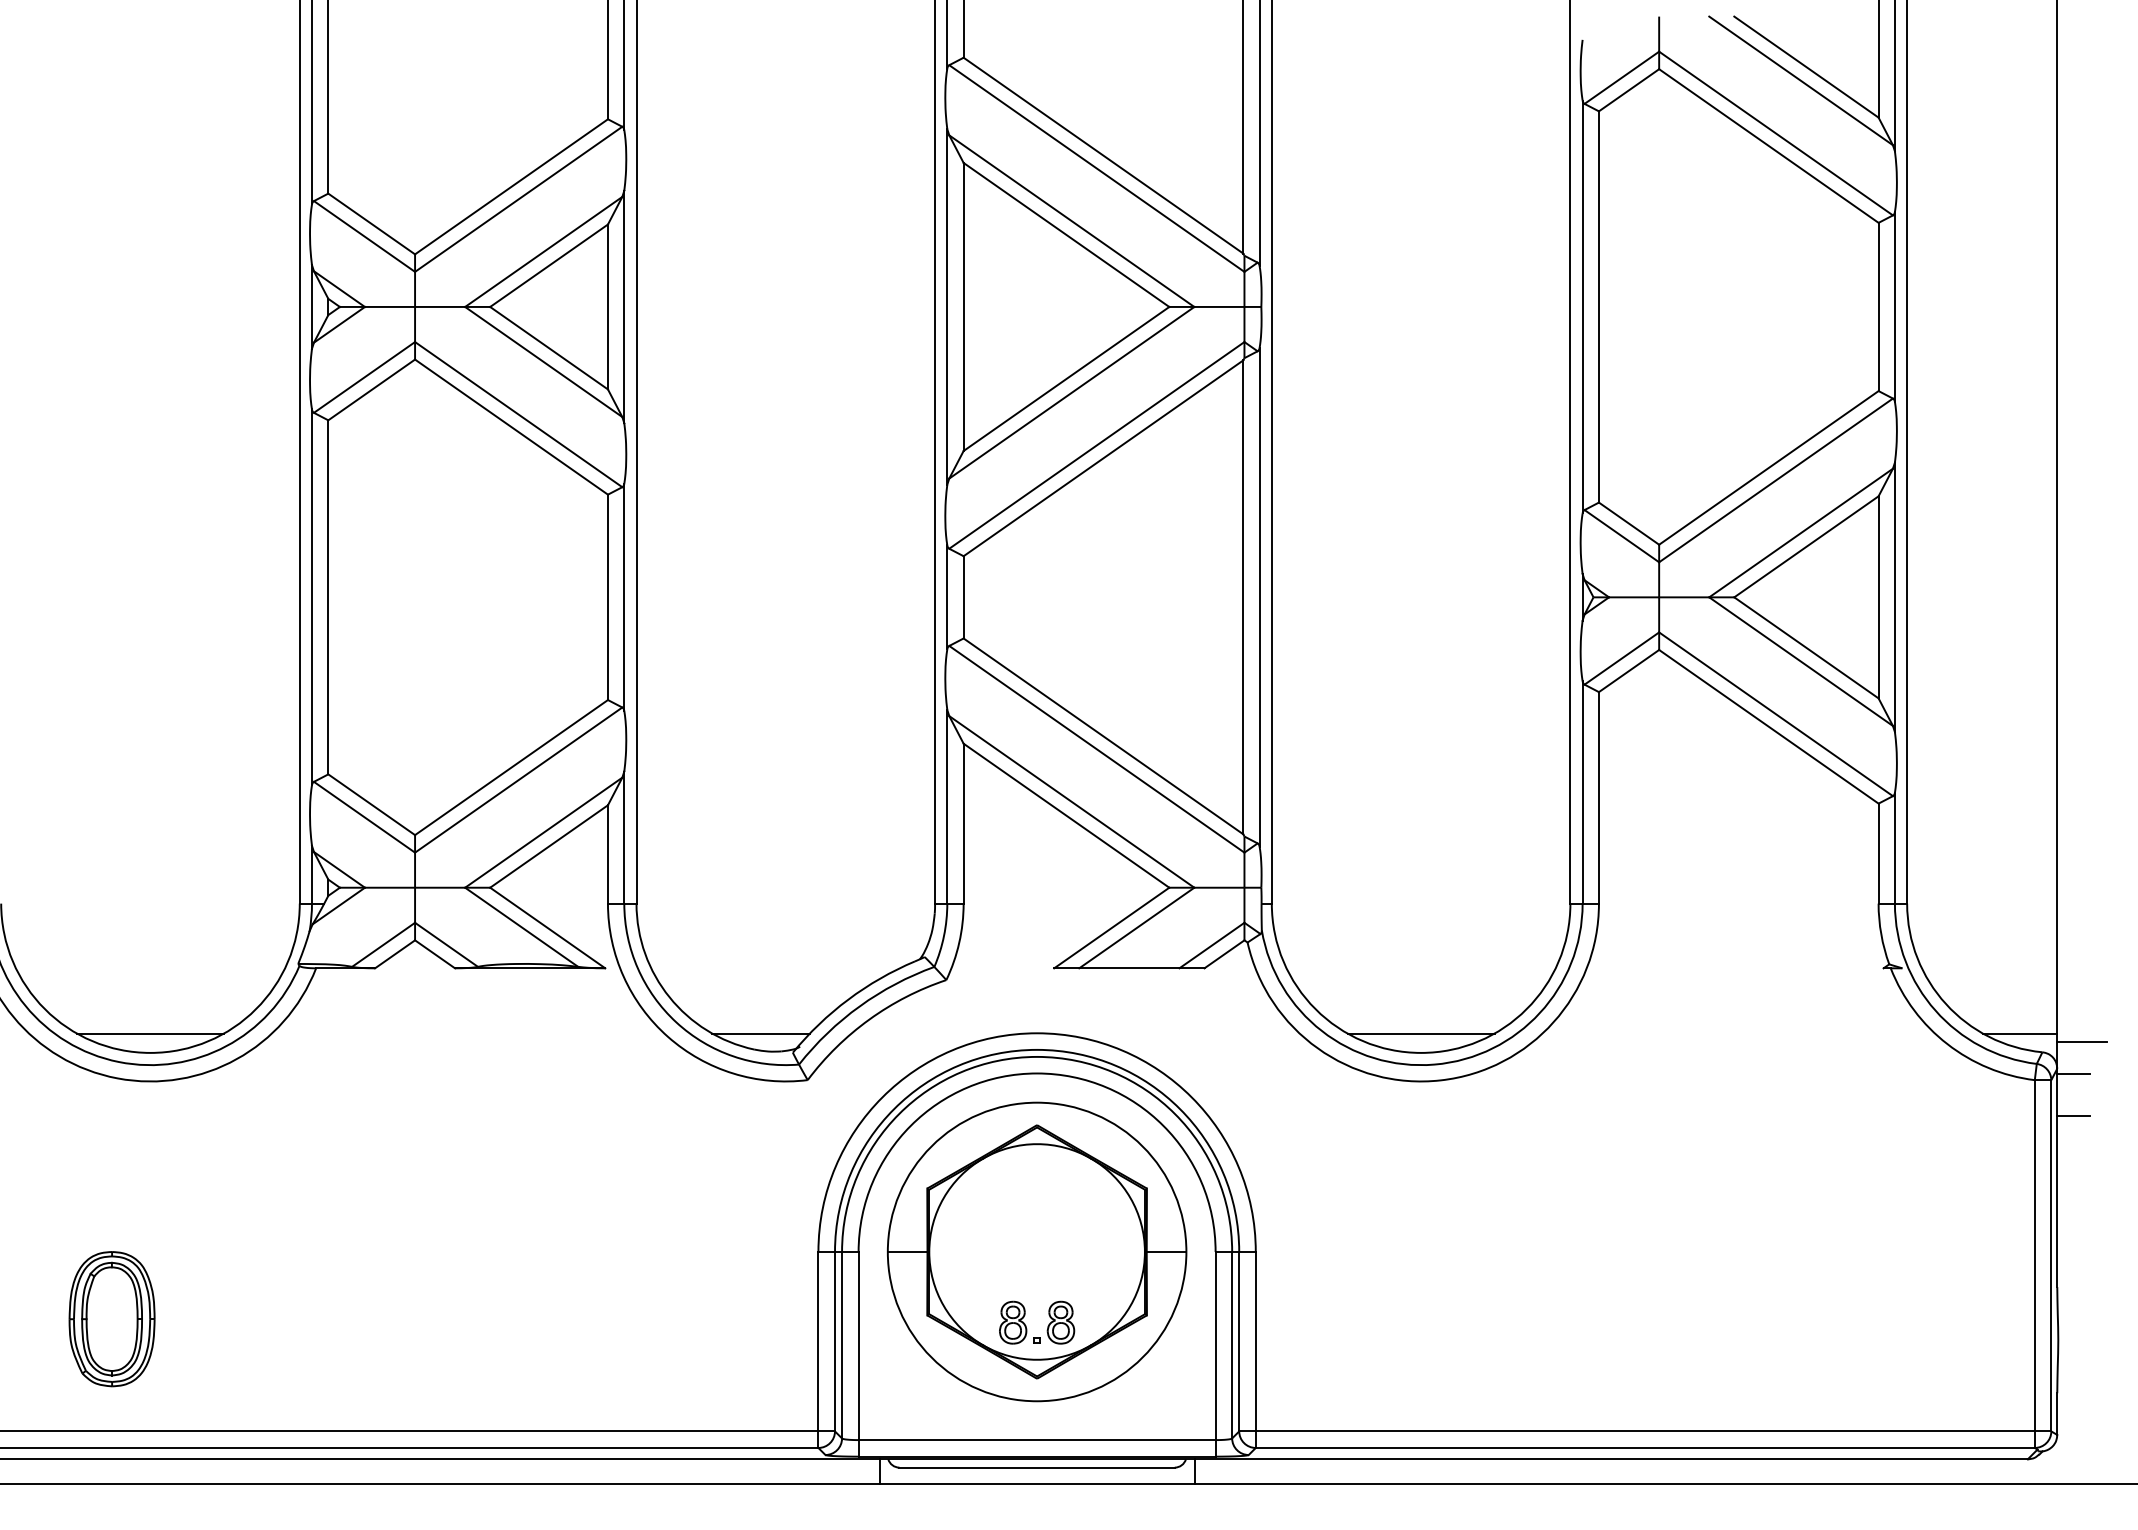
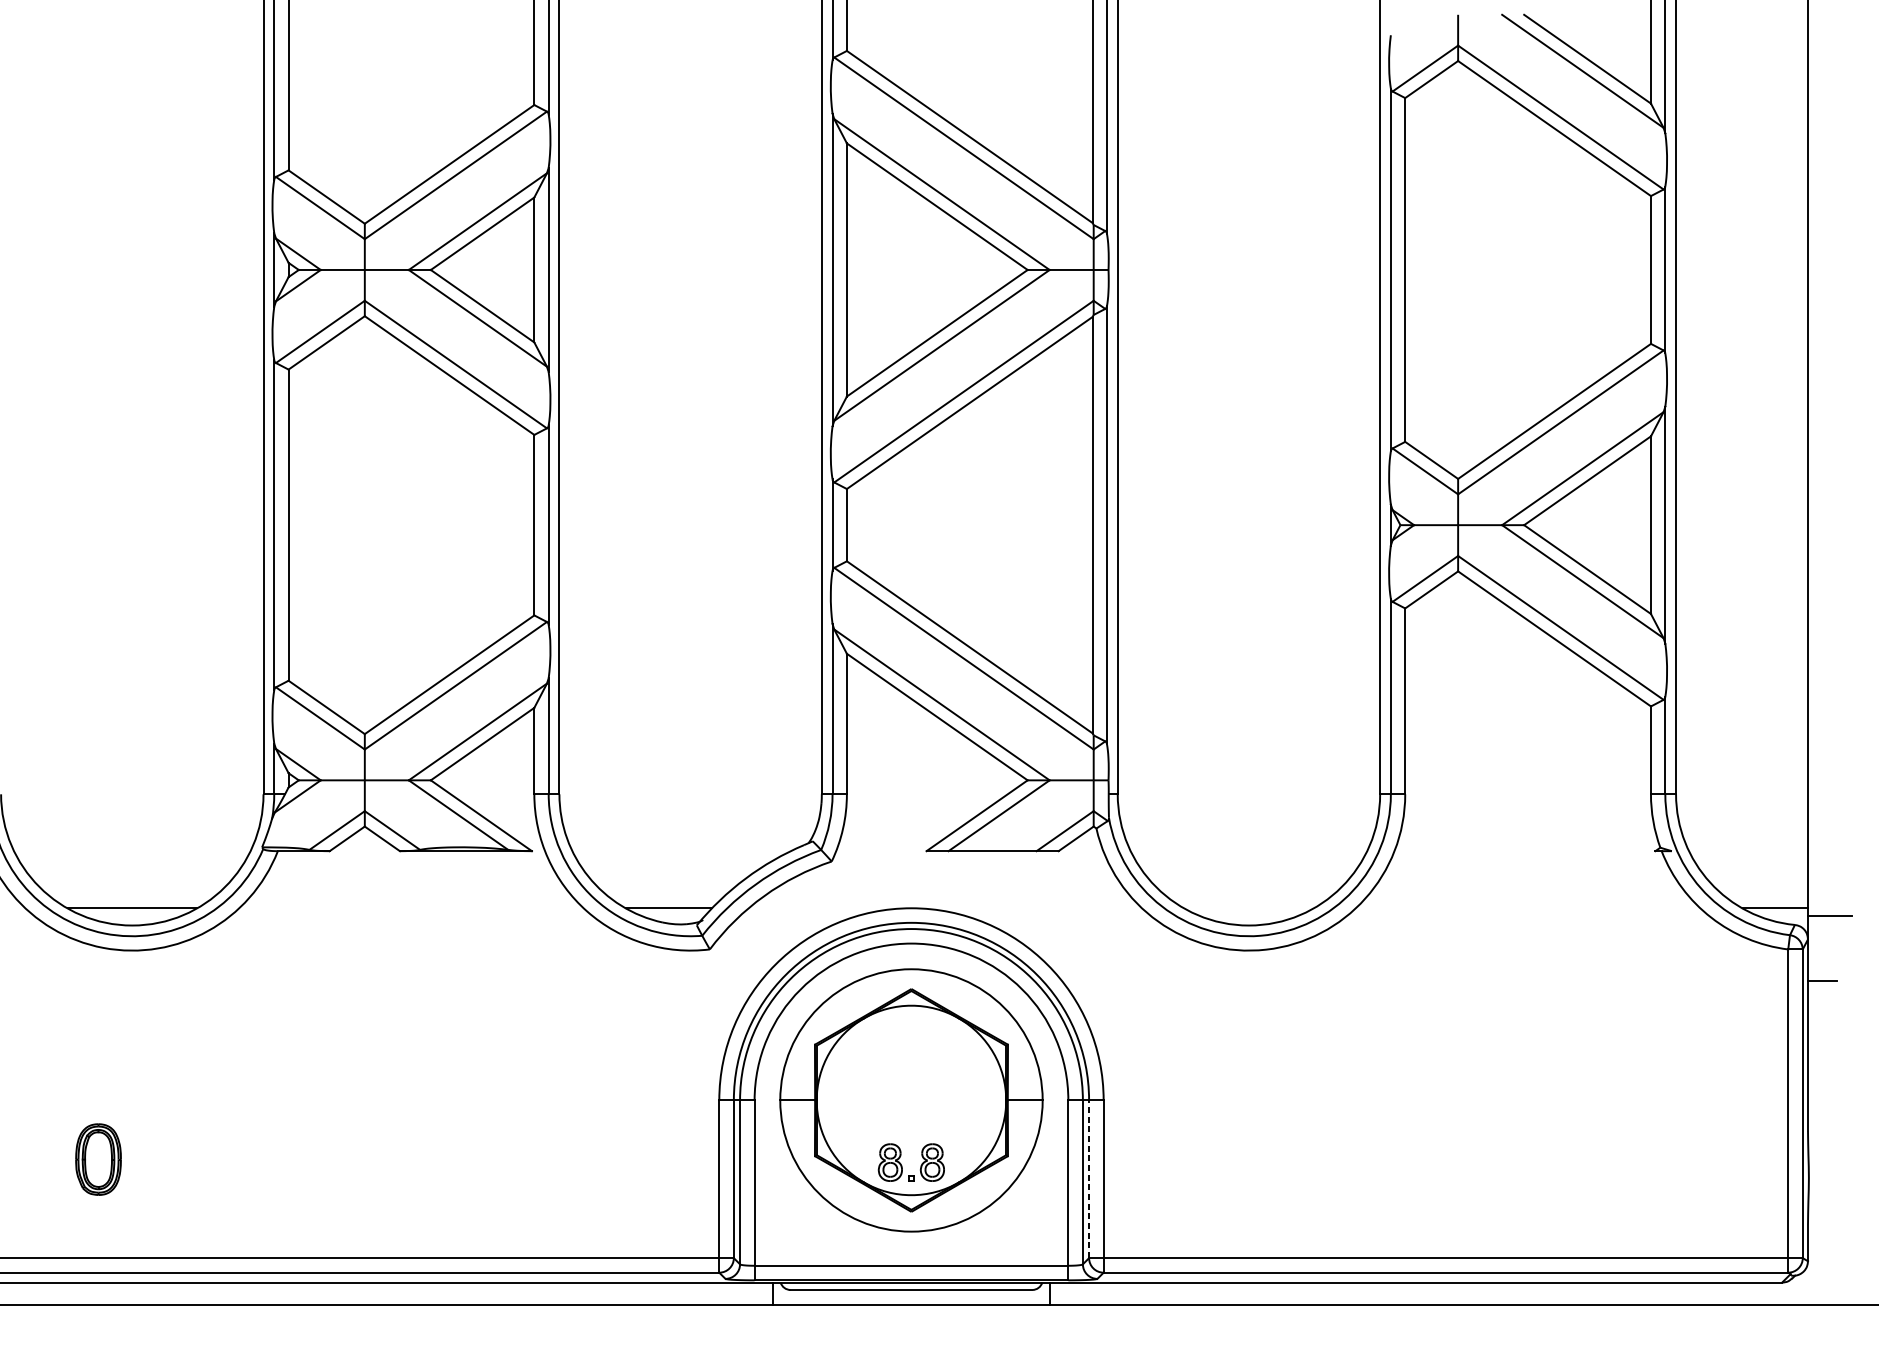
line: (1420, 1033) -> (1248, 908), removed
line: (2073, 1074) -> (1822, 944), removed
part: (111, 1319) -> (98, 1159), size x0.6
line: (1239, 1341) -> (1089, 1179), solid -> dashed

